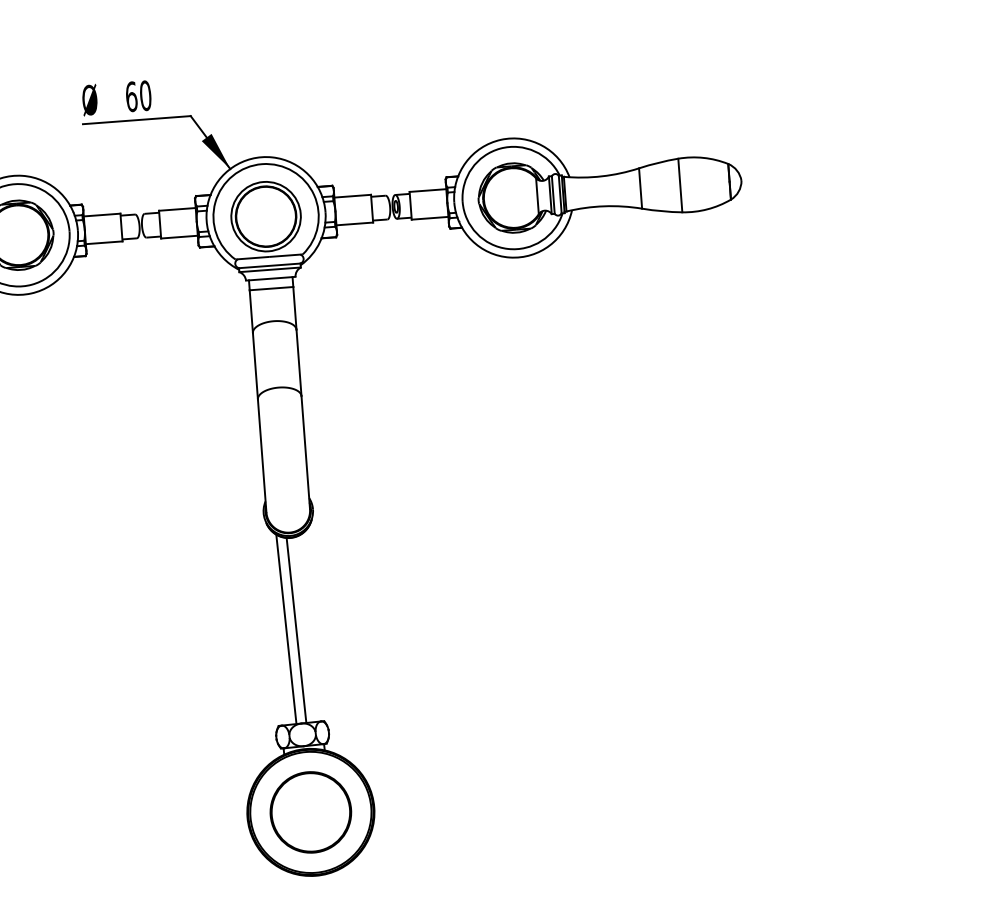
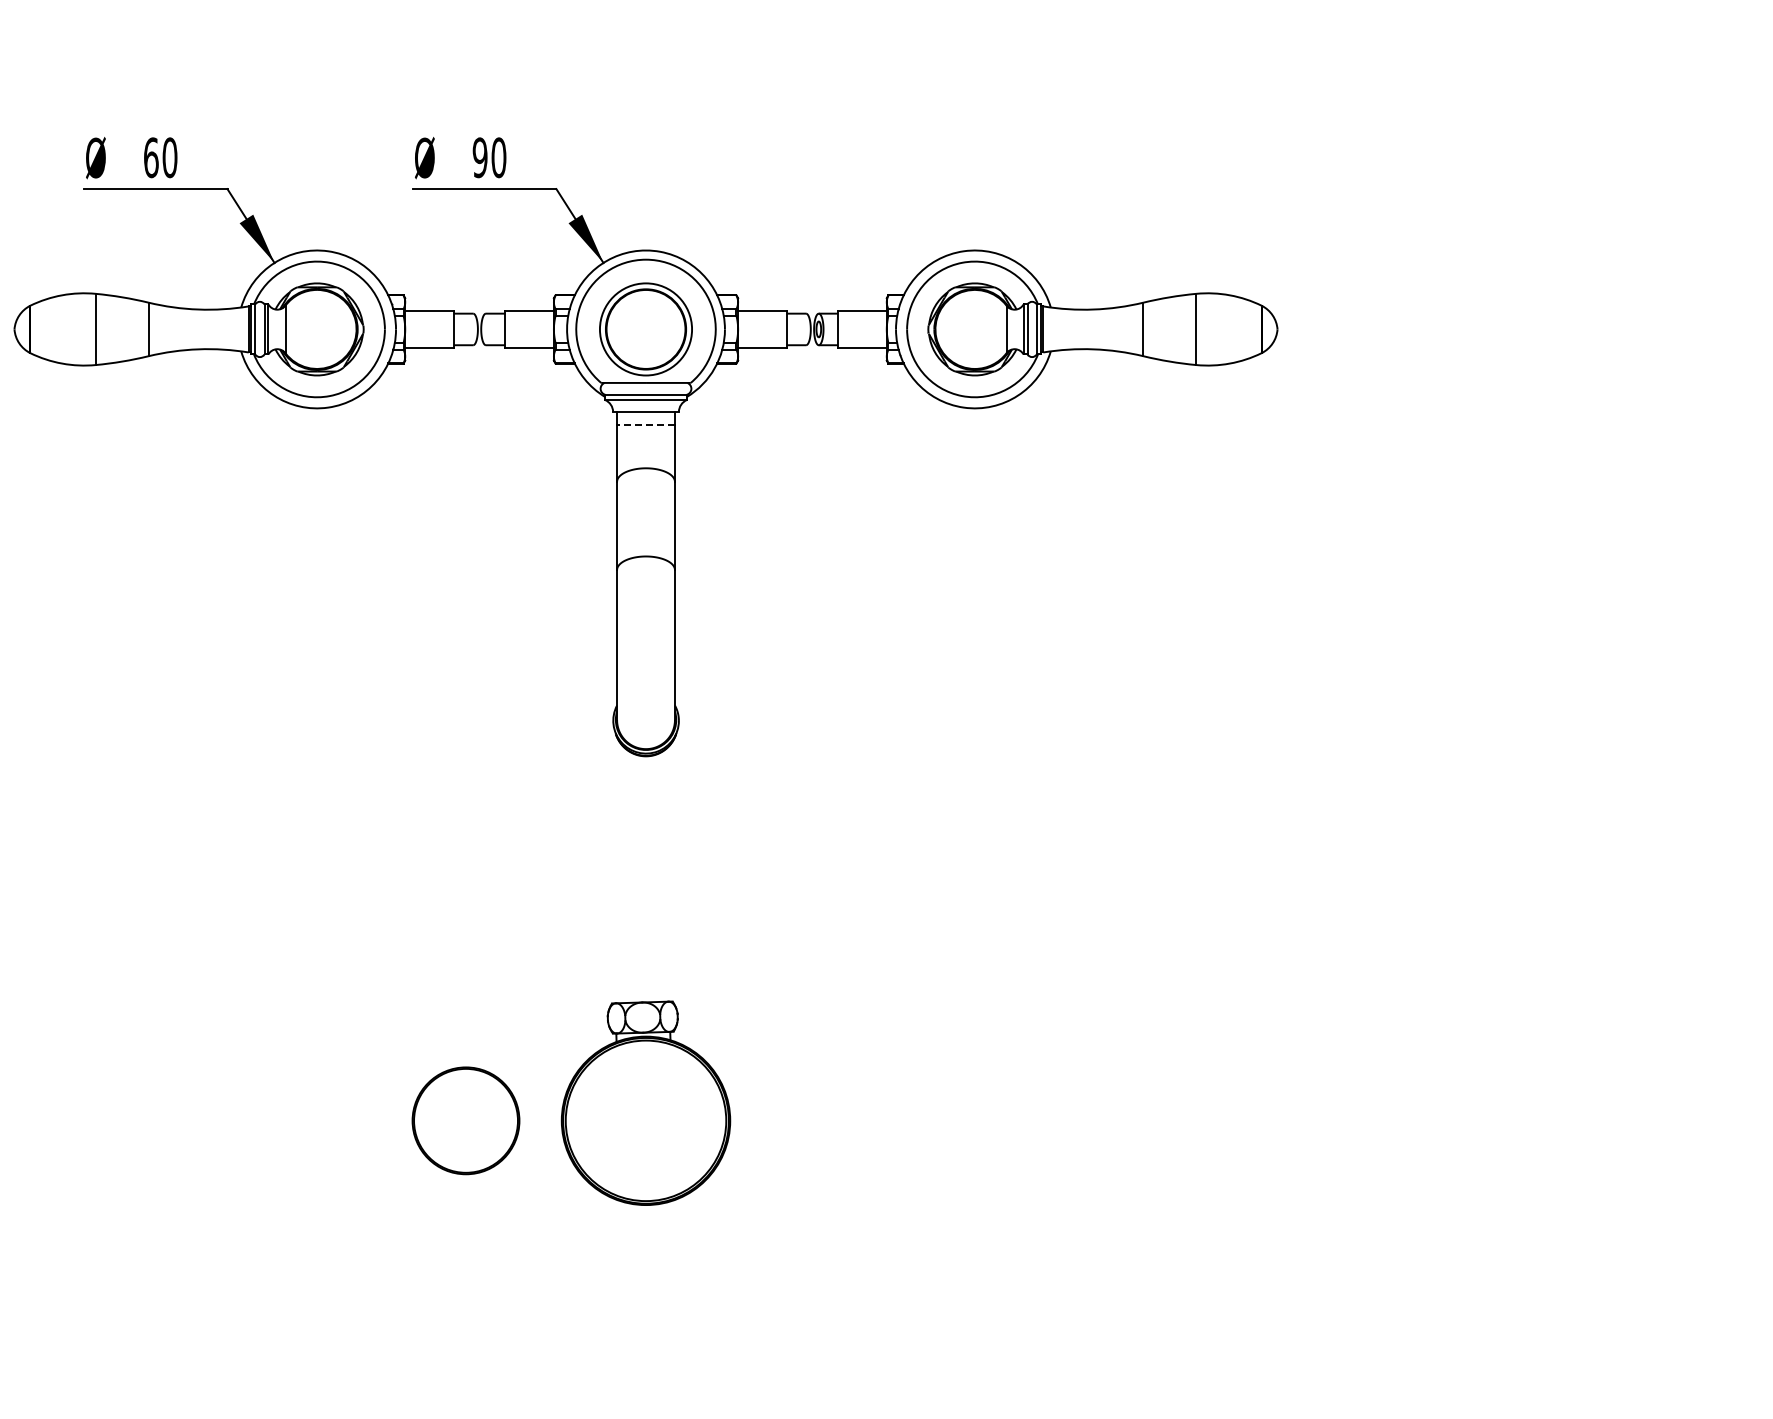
text: (131, 96) -> (479, 157), 60 -> 90
line: (271, 288) -> (646, 425), solid -> dashed
line: (286, 629) -> (631, 876), removed
line: (296, 630) -> (644, 878), removed
part: (310, 812) -> (465, 1120), moved

